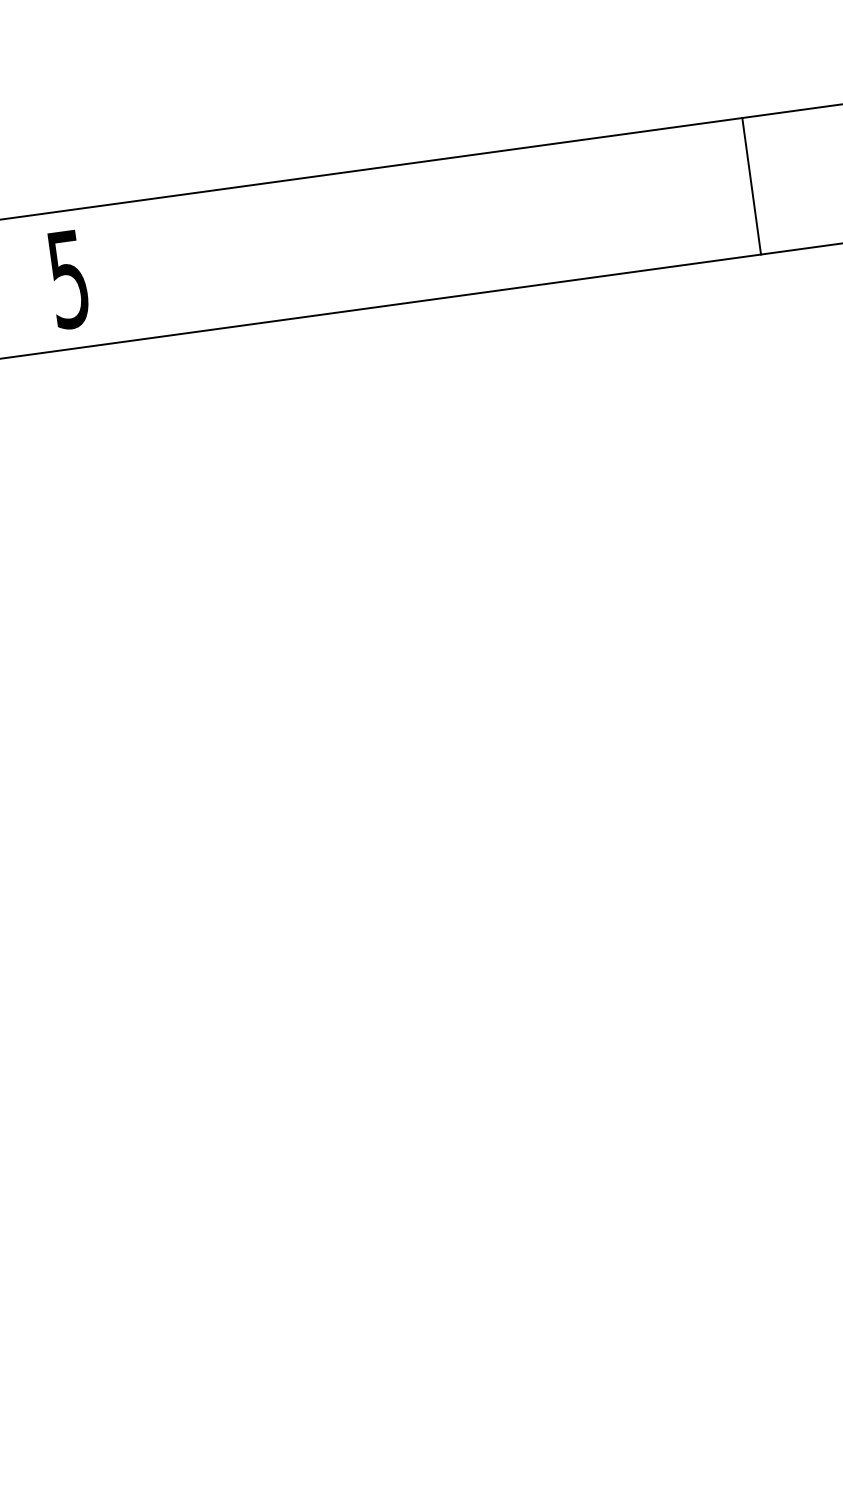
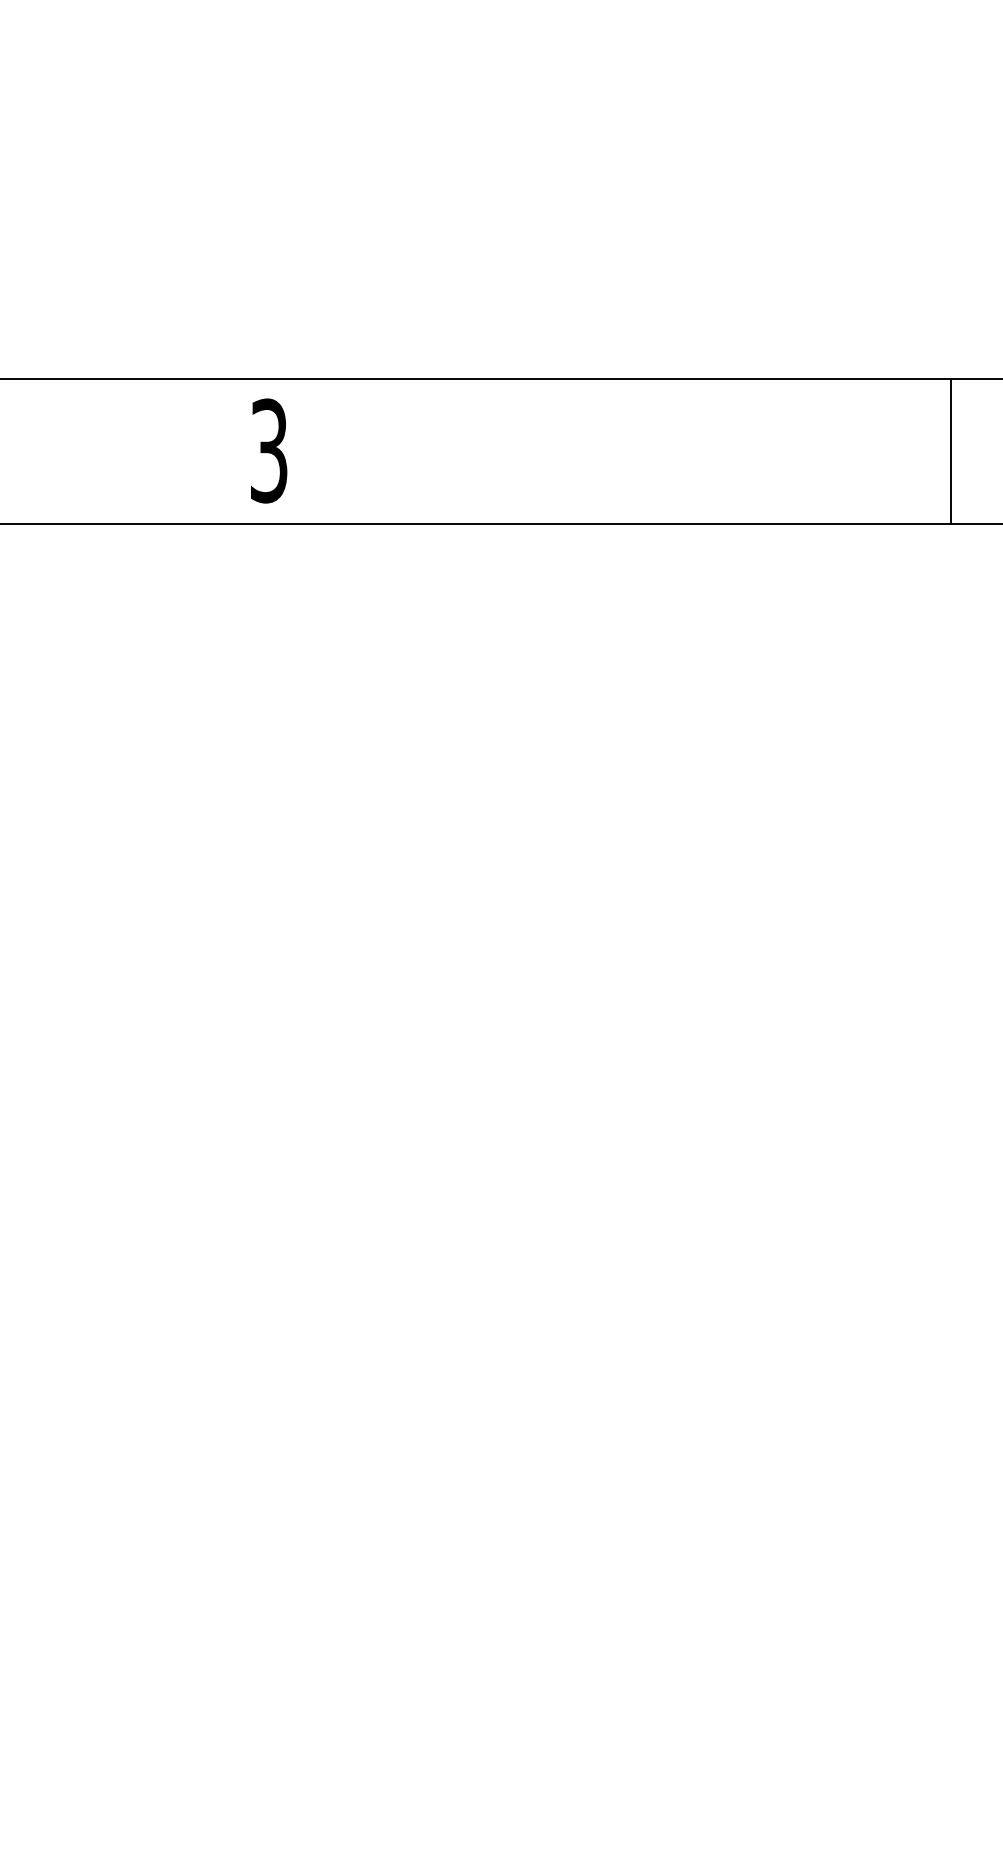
line: (751, 186) -> (950, 451), moved
text: (69, 278) -> (269, 450), 5 -> 3

